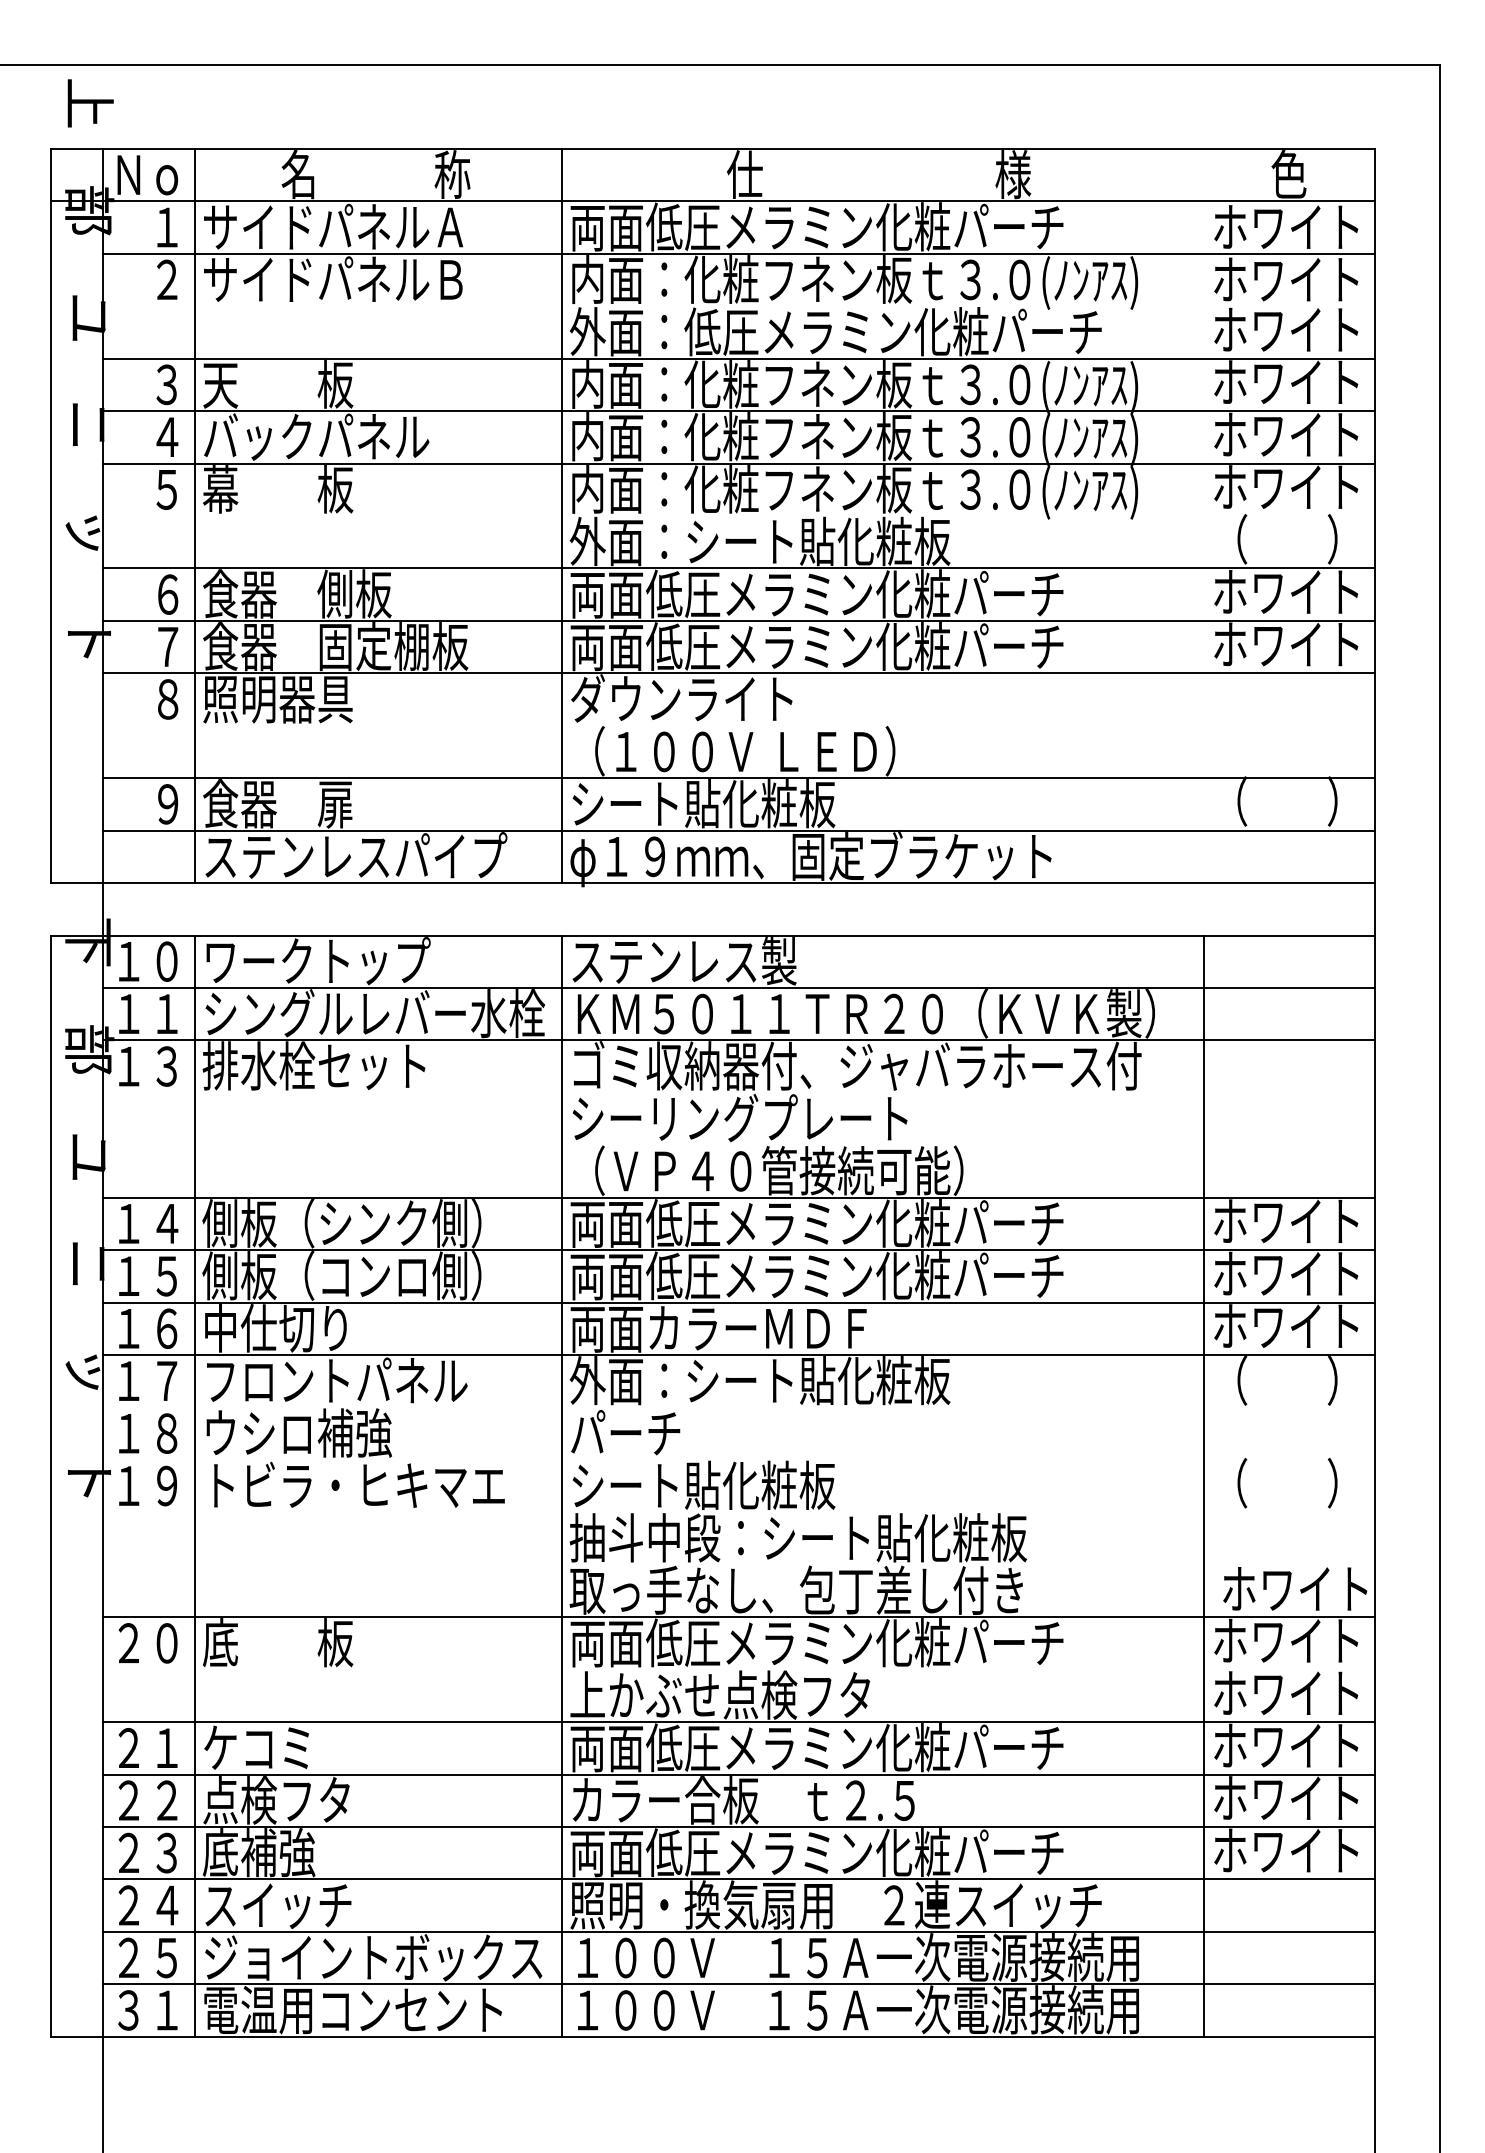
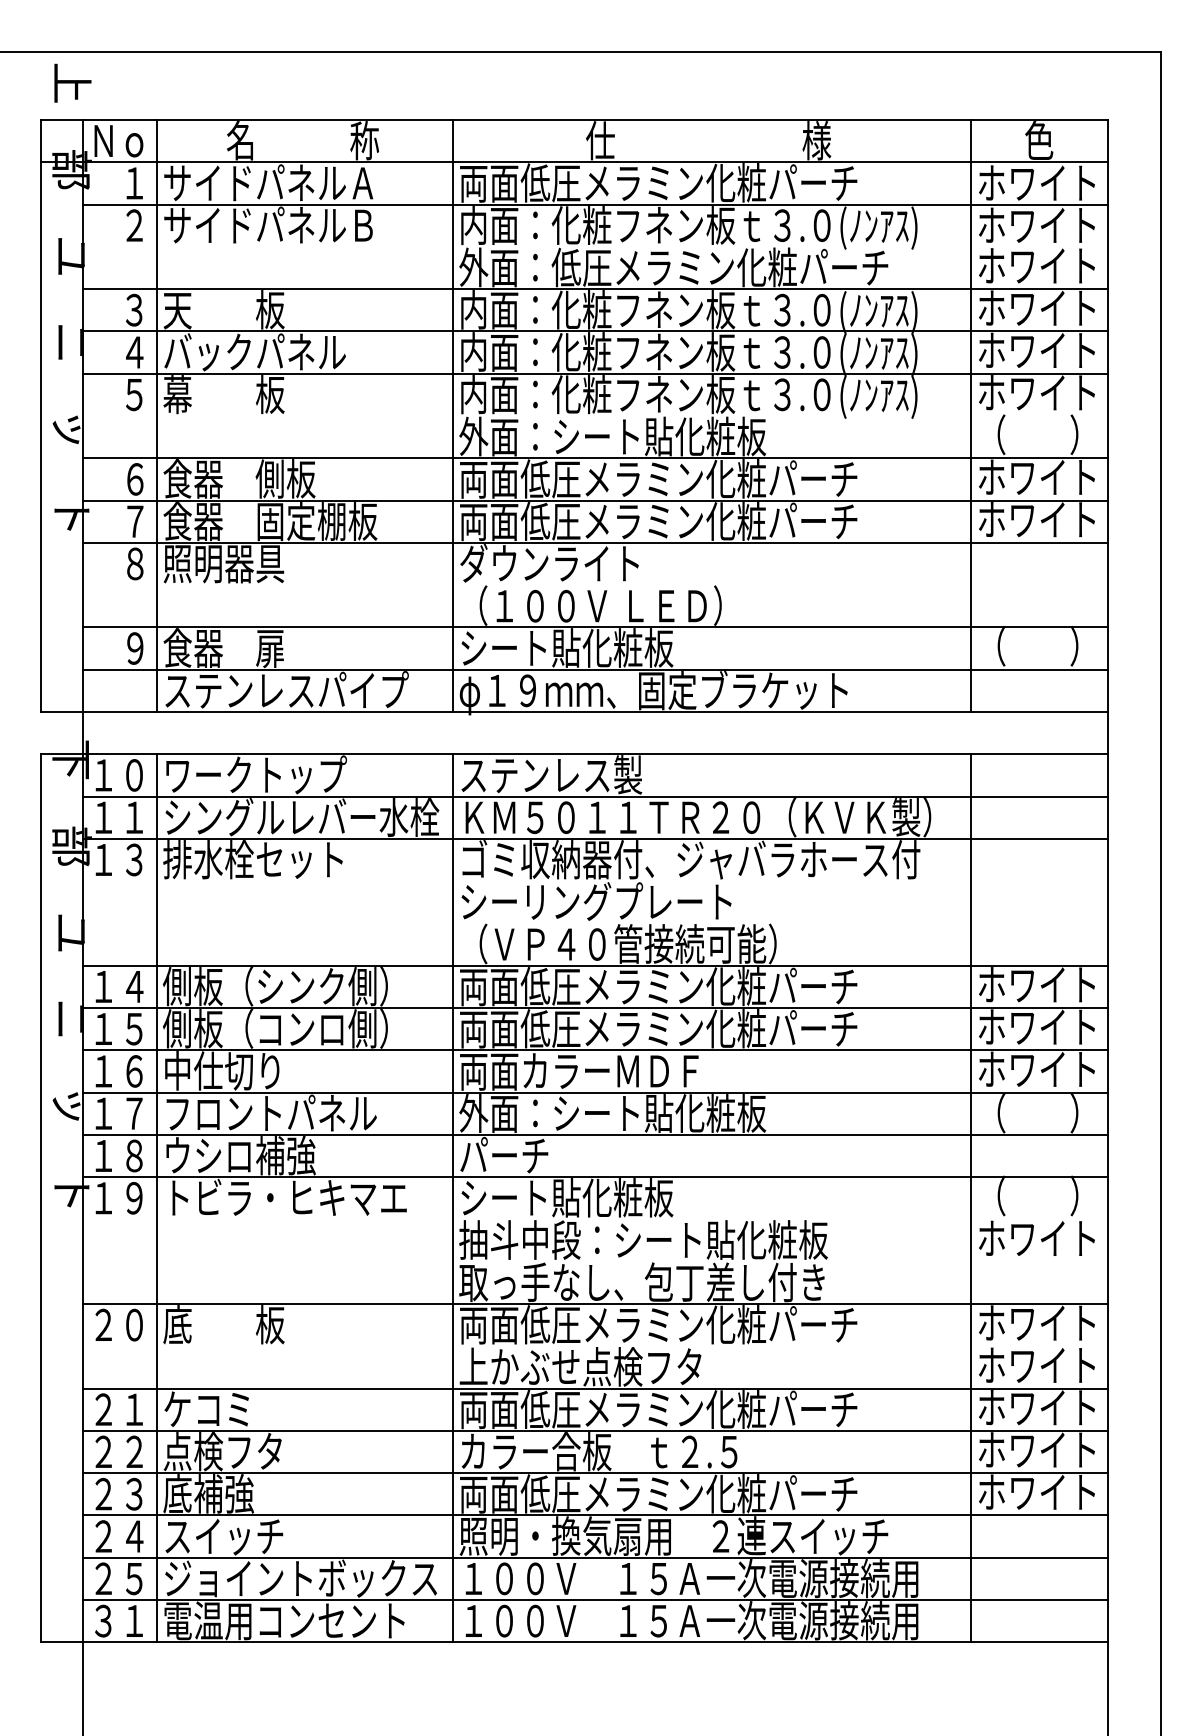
line: (1204, 515) -> (971, 415), added
line: (738, 1407) -> (595, 1134), added
line: (738, 1459) -> (595, 1176), added
text: (1295, 1588) -> (1037, 1238), moved

